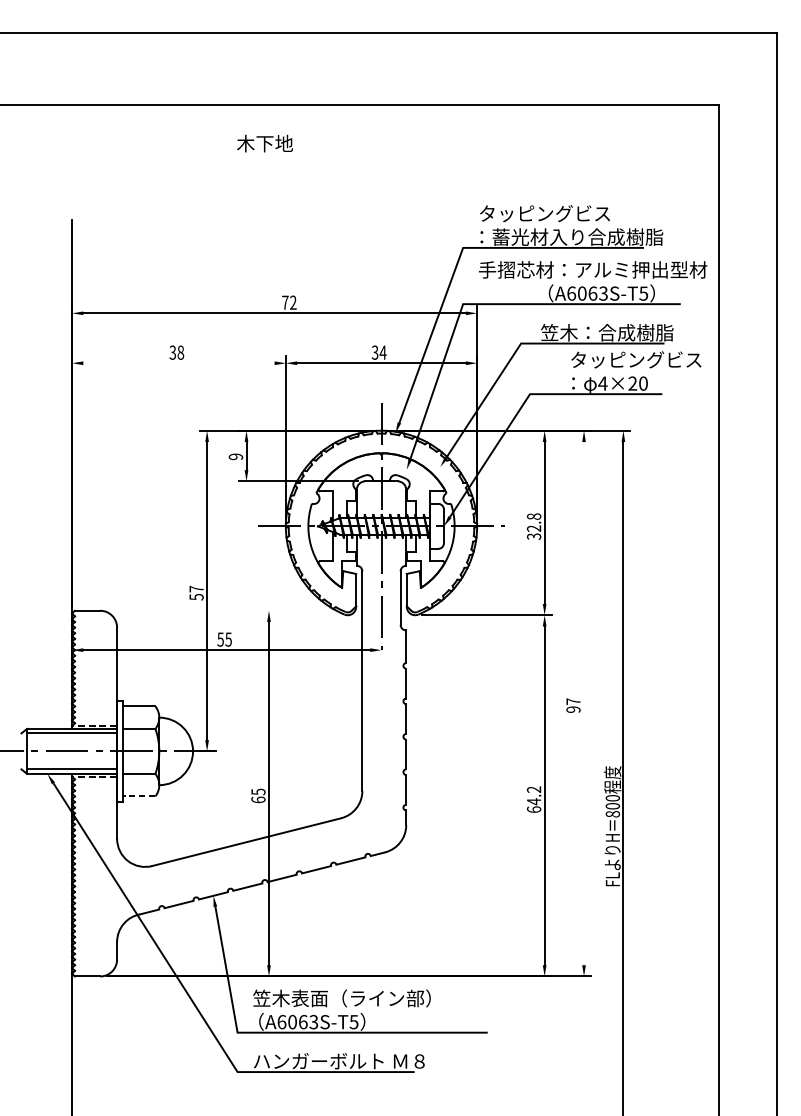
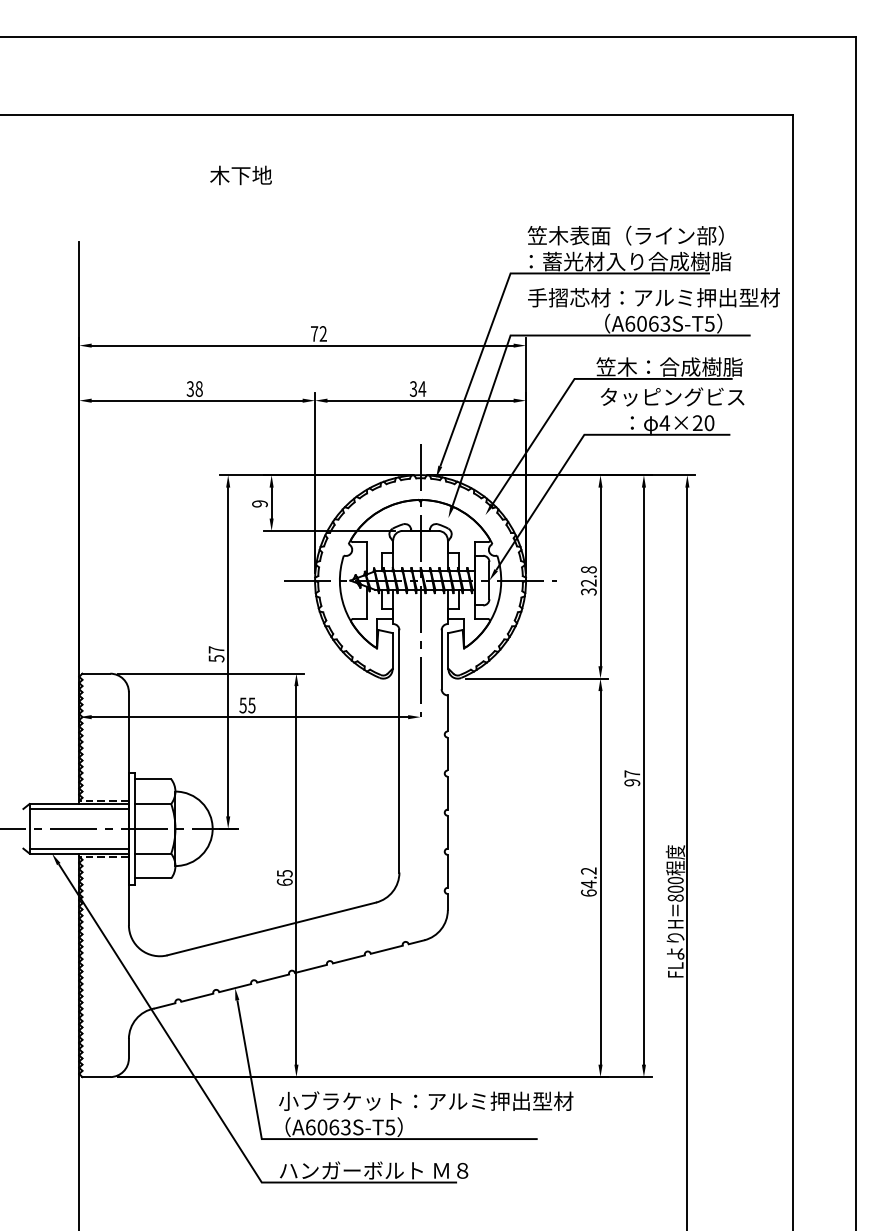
text: (264, 143) -> (240, 175), moved
text: (567, 213) -> (625, 235), タッピングビス -> 笠木表面（ライン部）
text: (636, 359) -> (672, 396), moved
line: (178, 363) -> (196, 400), added
line: (191, 610) -> (211, 673), added
line: (583, 703) -> (643, 775), added
line: (138, 796) -> (152, 878), dashed -> solid
text: (385, 998) -> (425, 1101), 笠木表面（ライン部） -> 小ブラケット：アルミ押出型材

